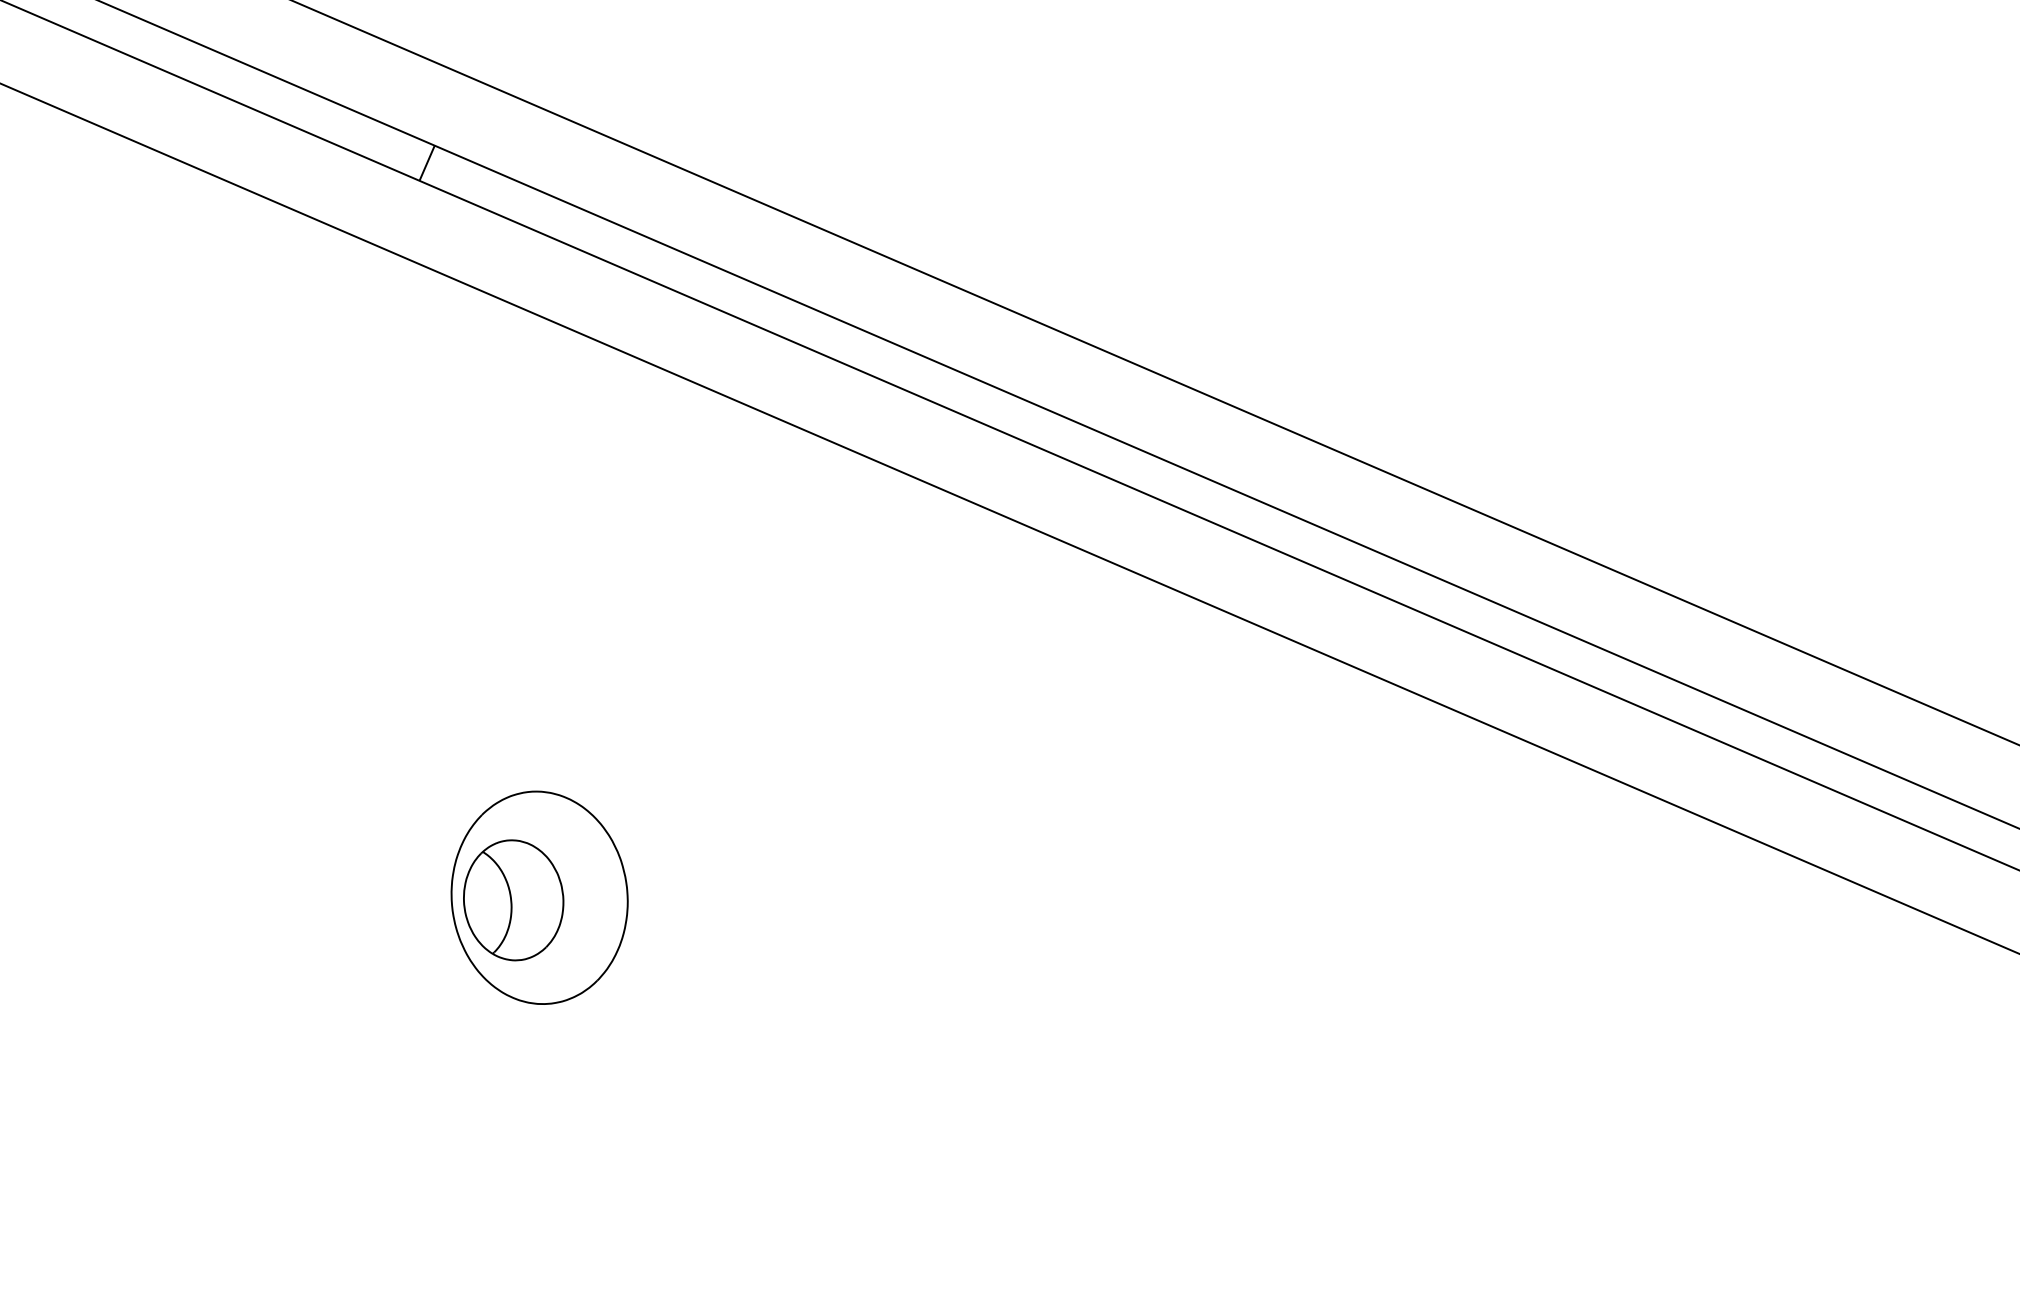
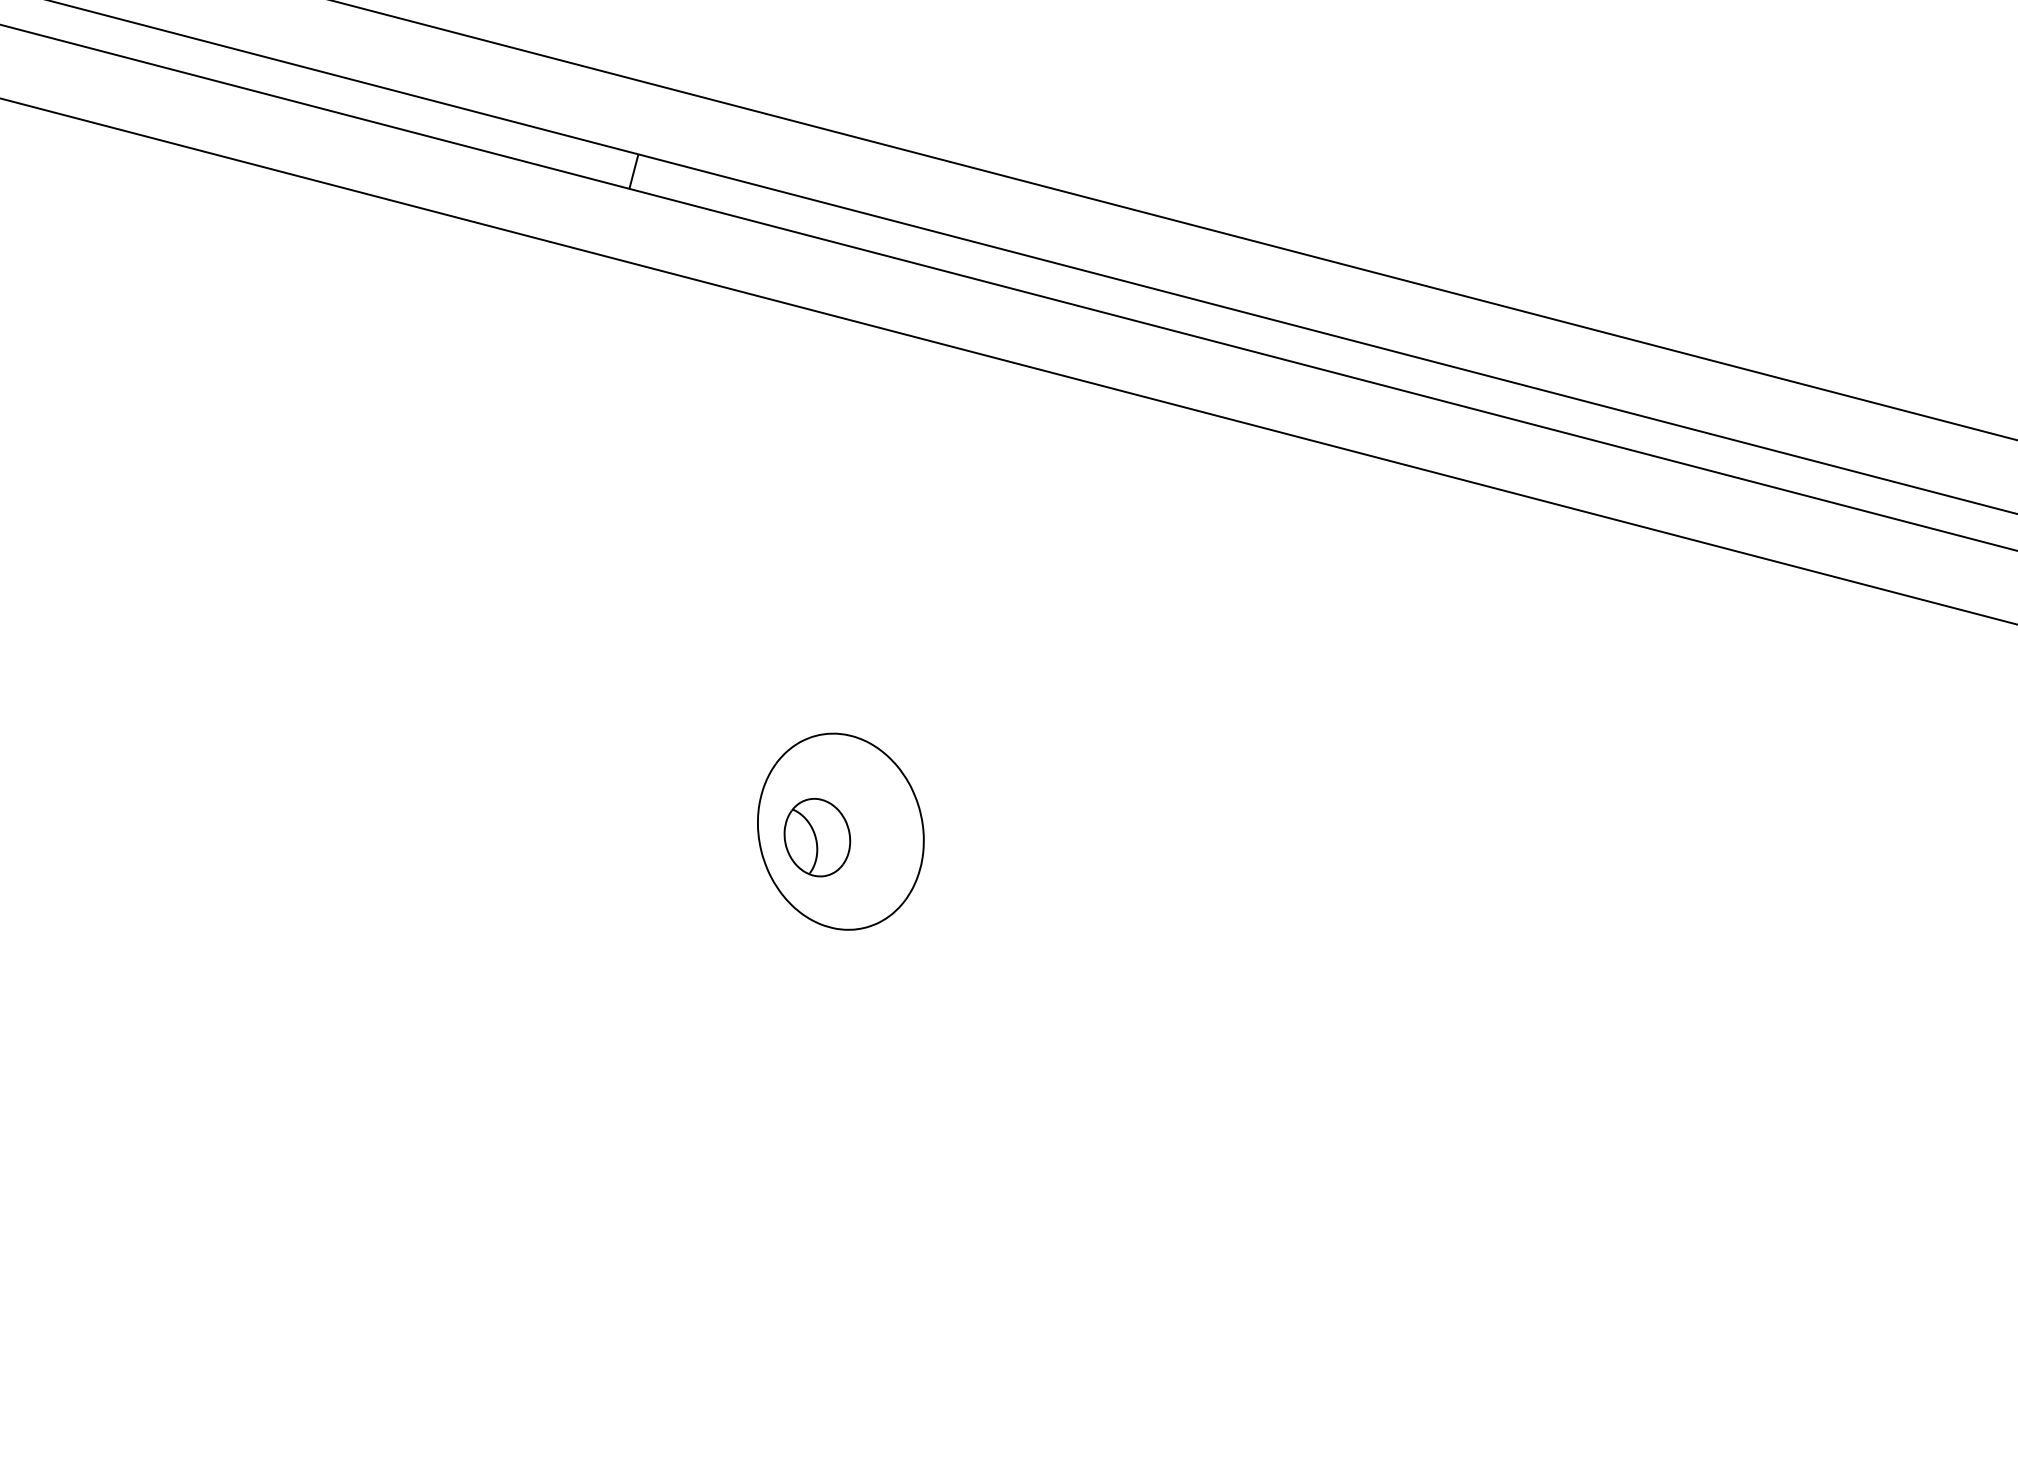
part: (513, 900) -> (817, 837), size x0.7

